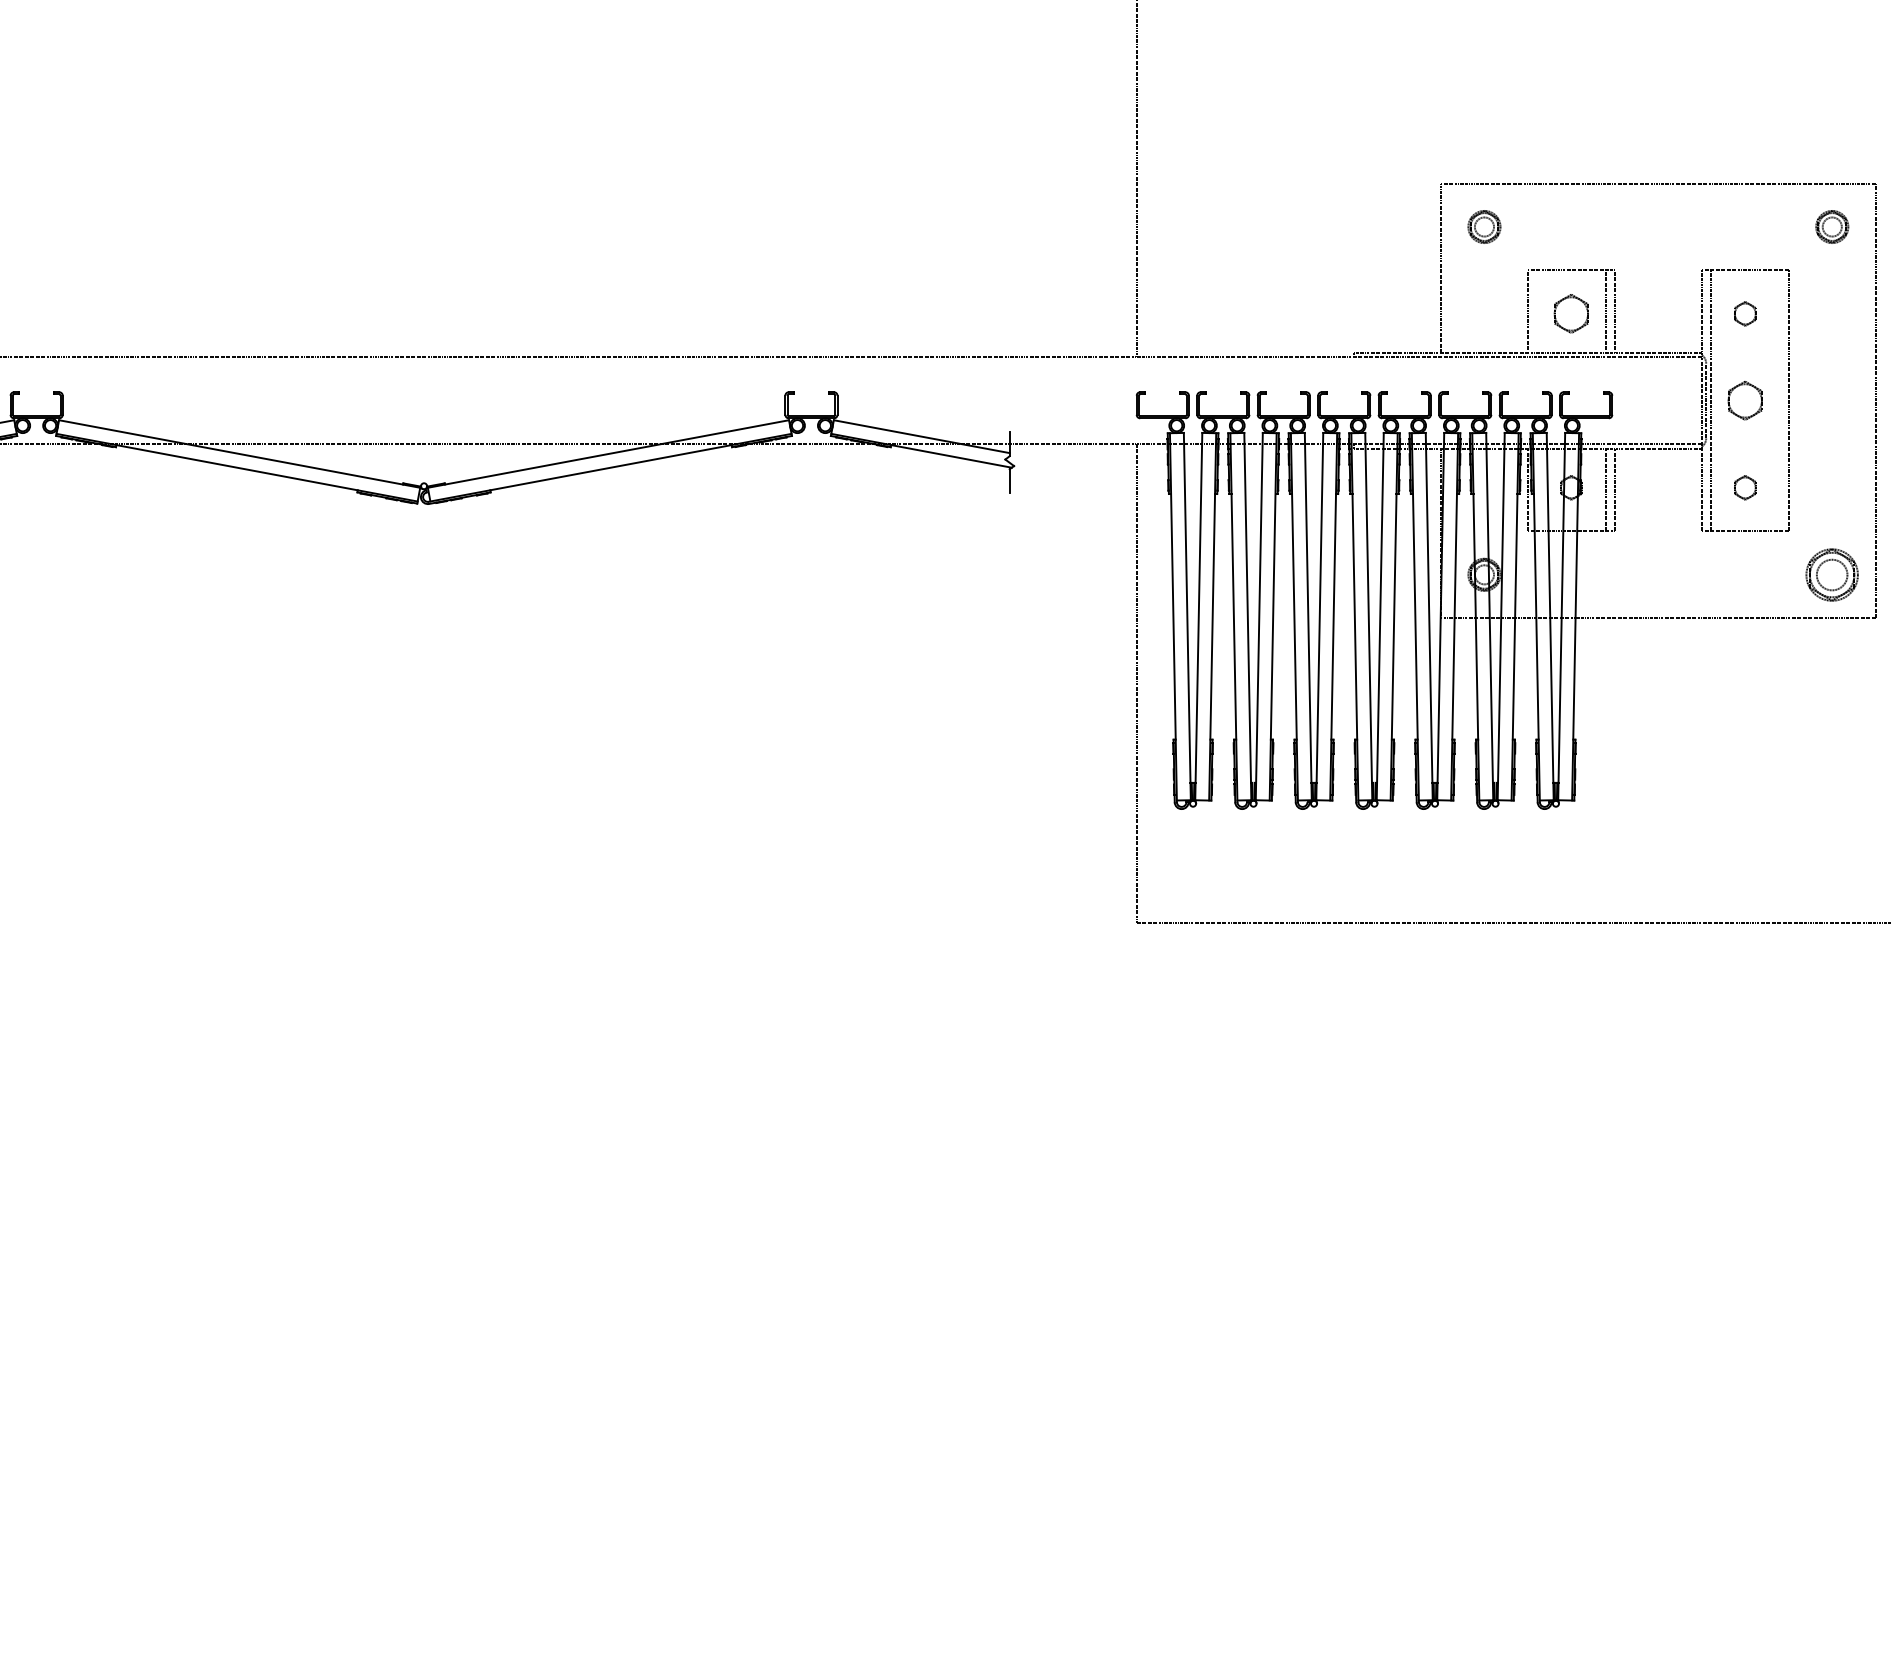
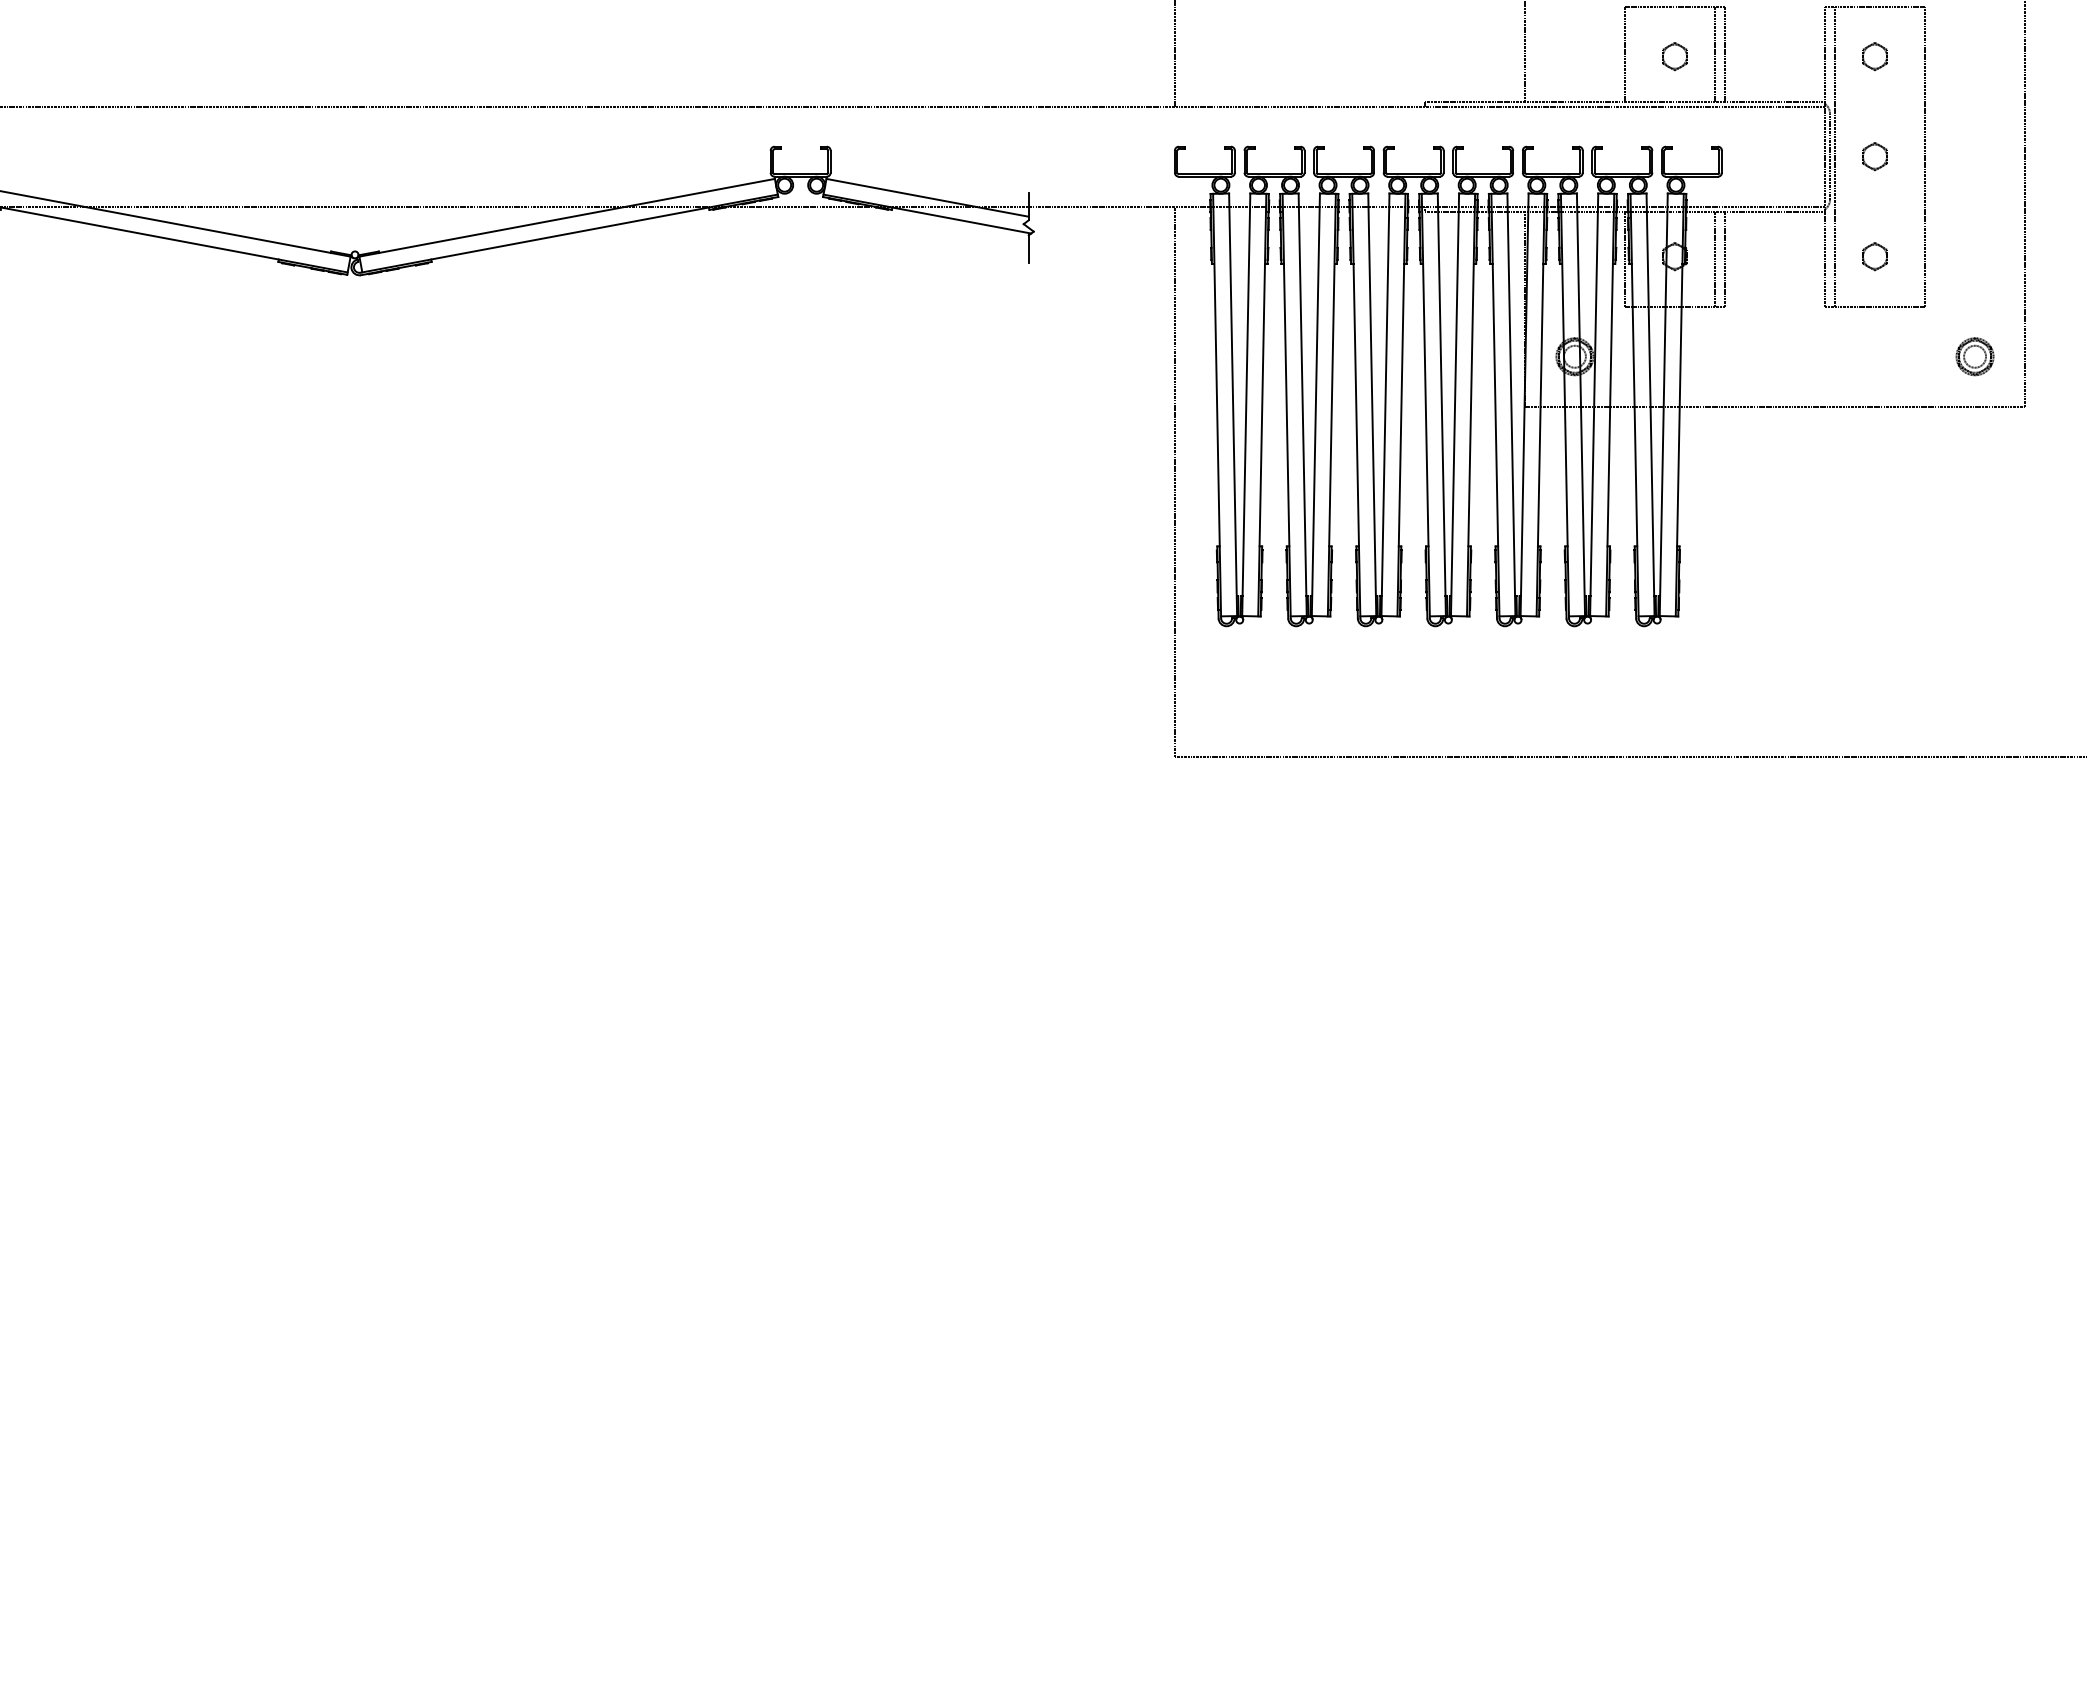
part: (1571, 313) -> (1675, 56), size x0.62
part: (1745, 400) -> (1875, 156), size x0.62
part: (1832, 574) -> (1975, 356), size x0.62

